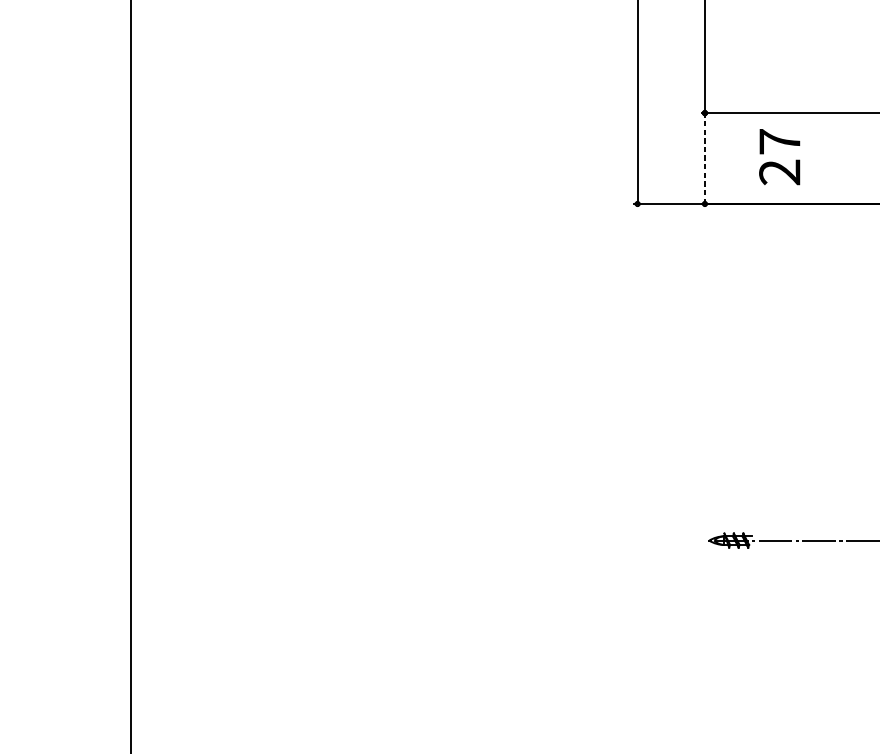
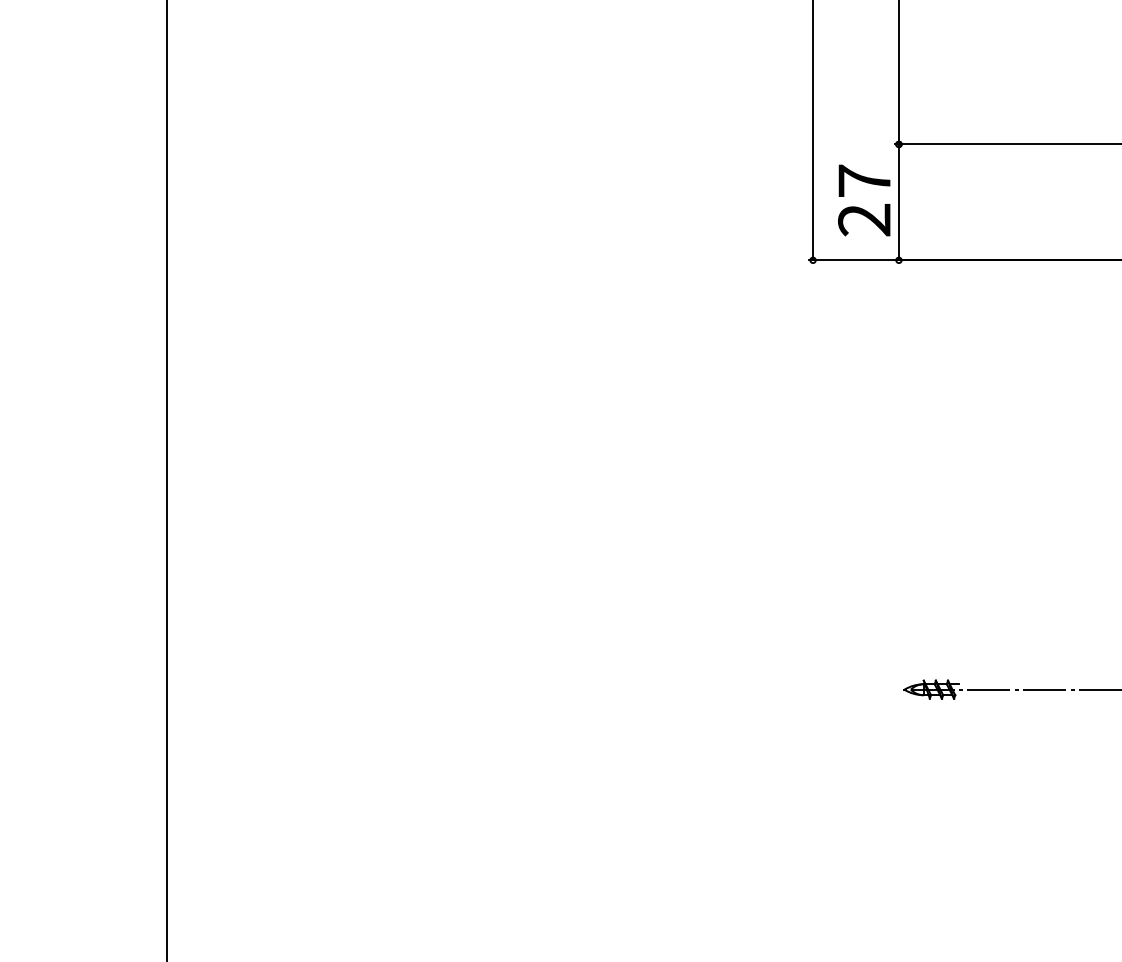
text: (779, 157) -> (864, 200), moved
line: (704, 158) -> (898, 202), dashed -> solid

